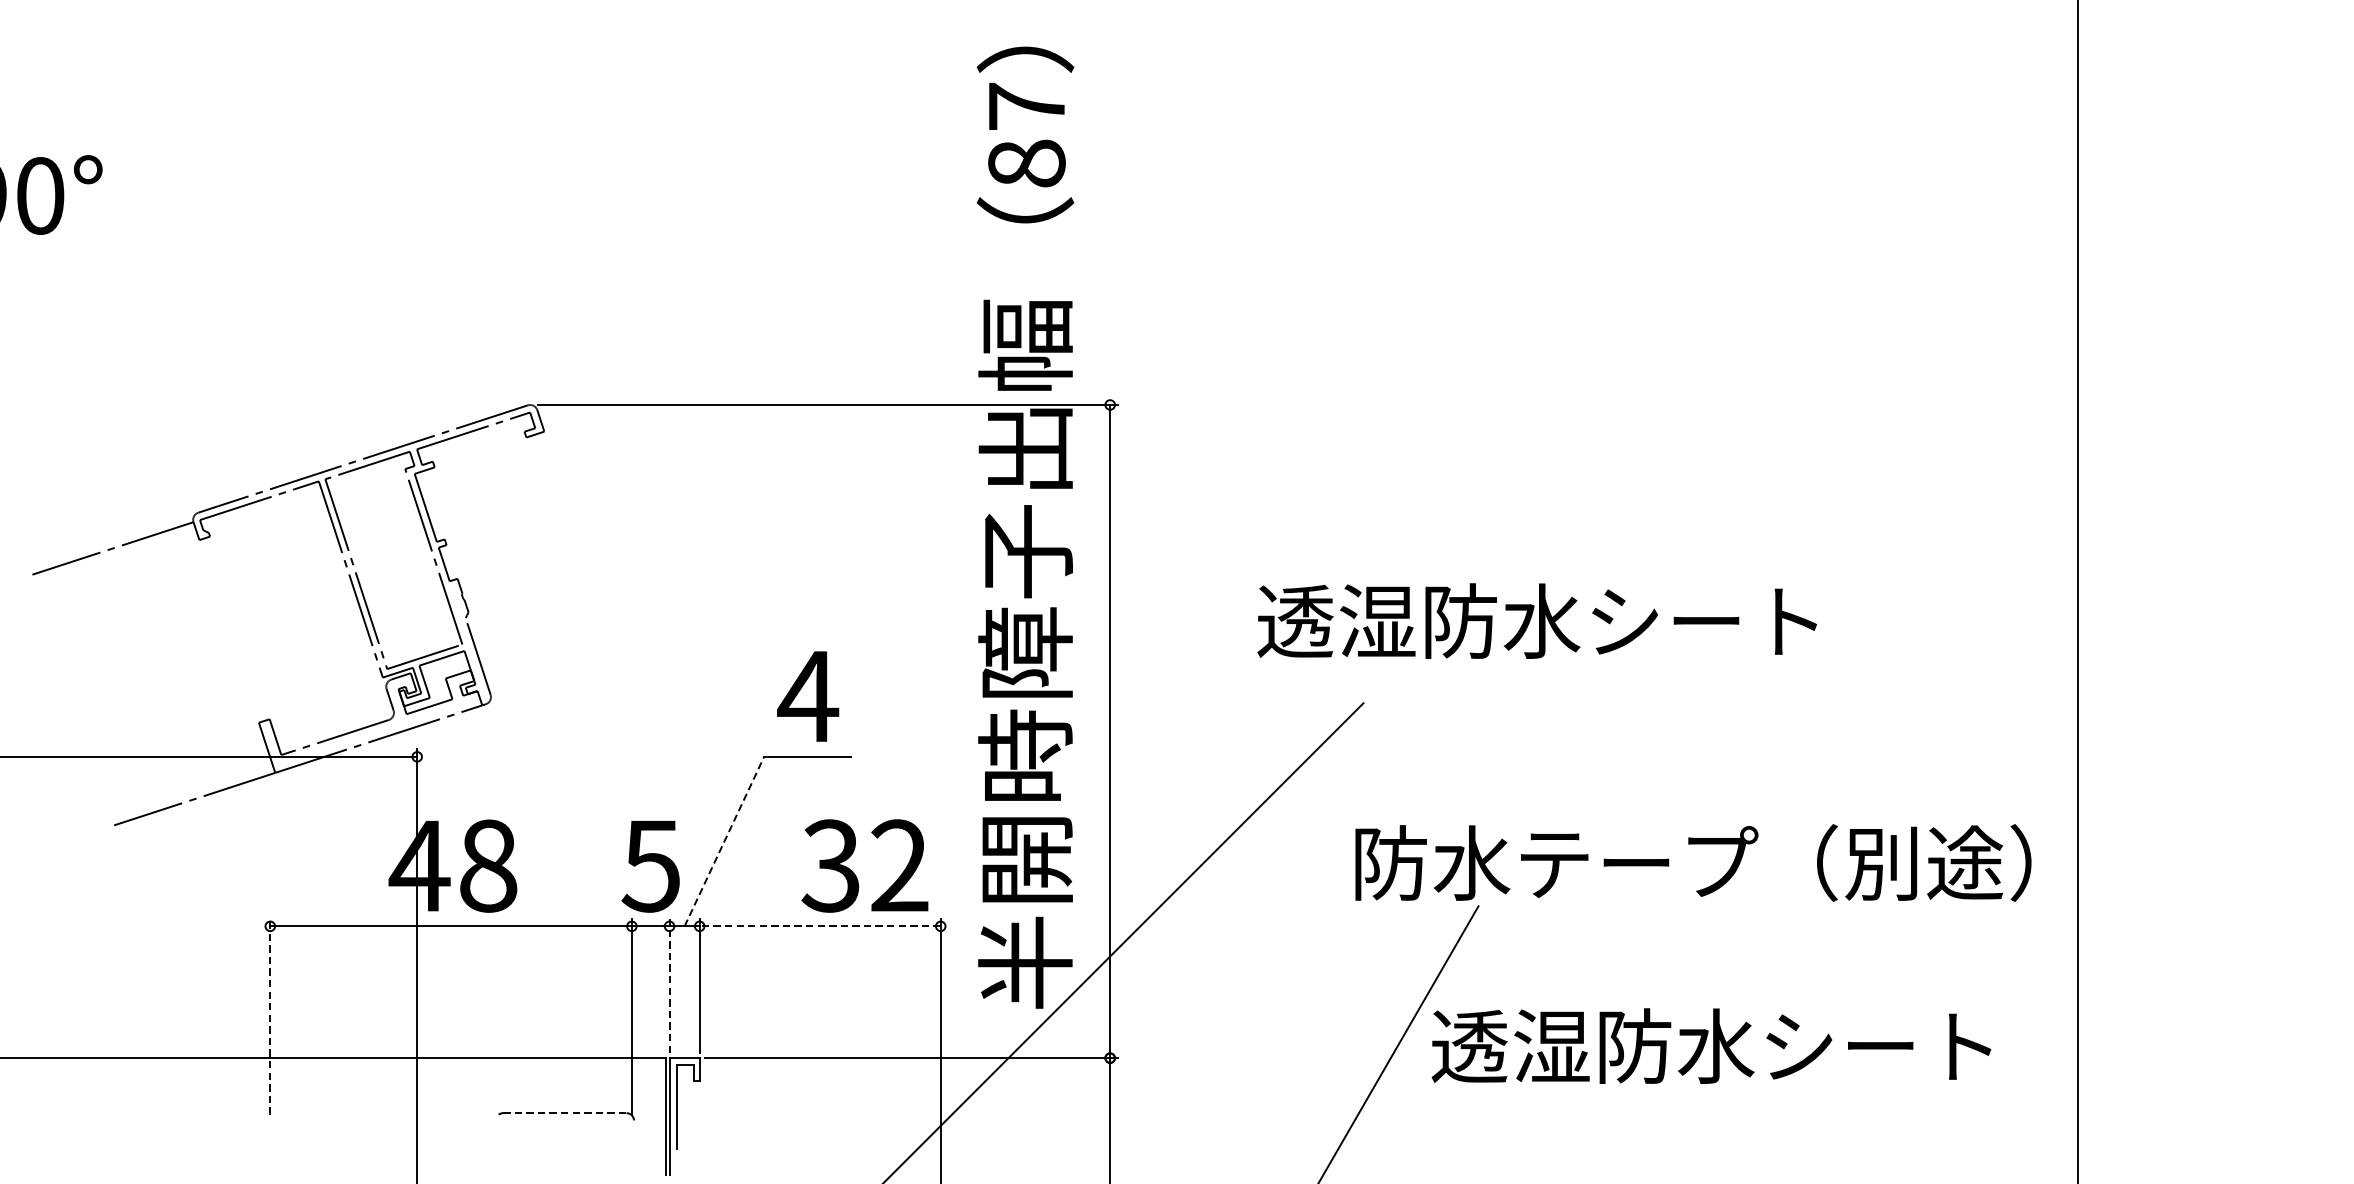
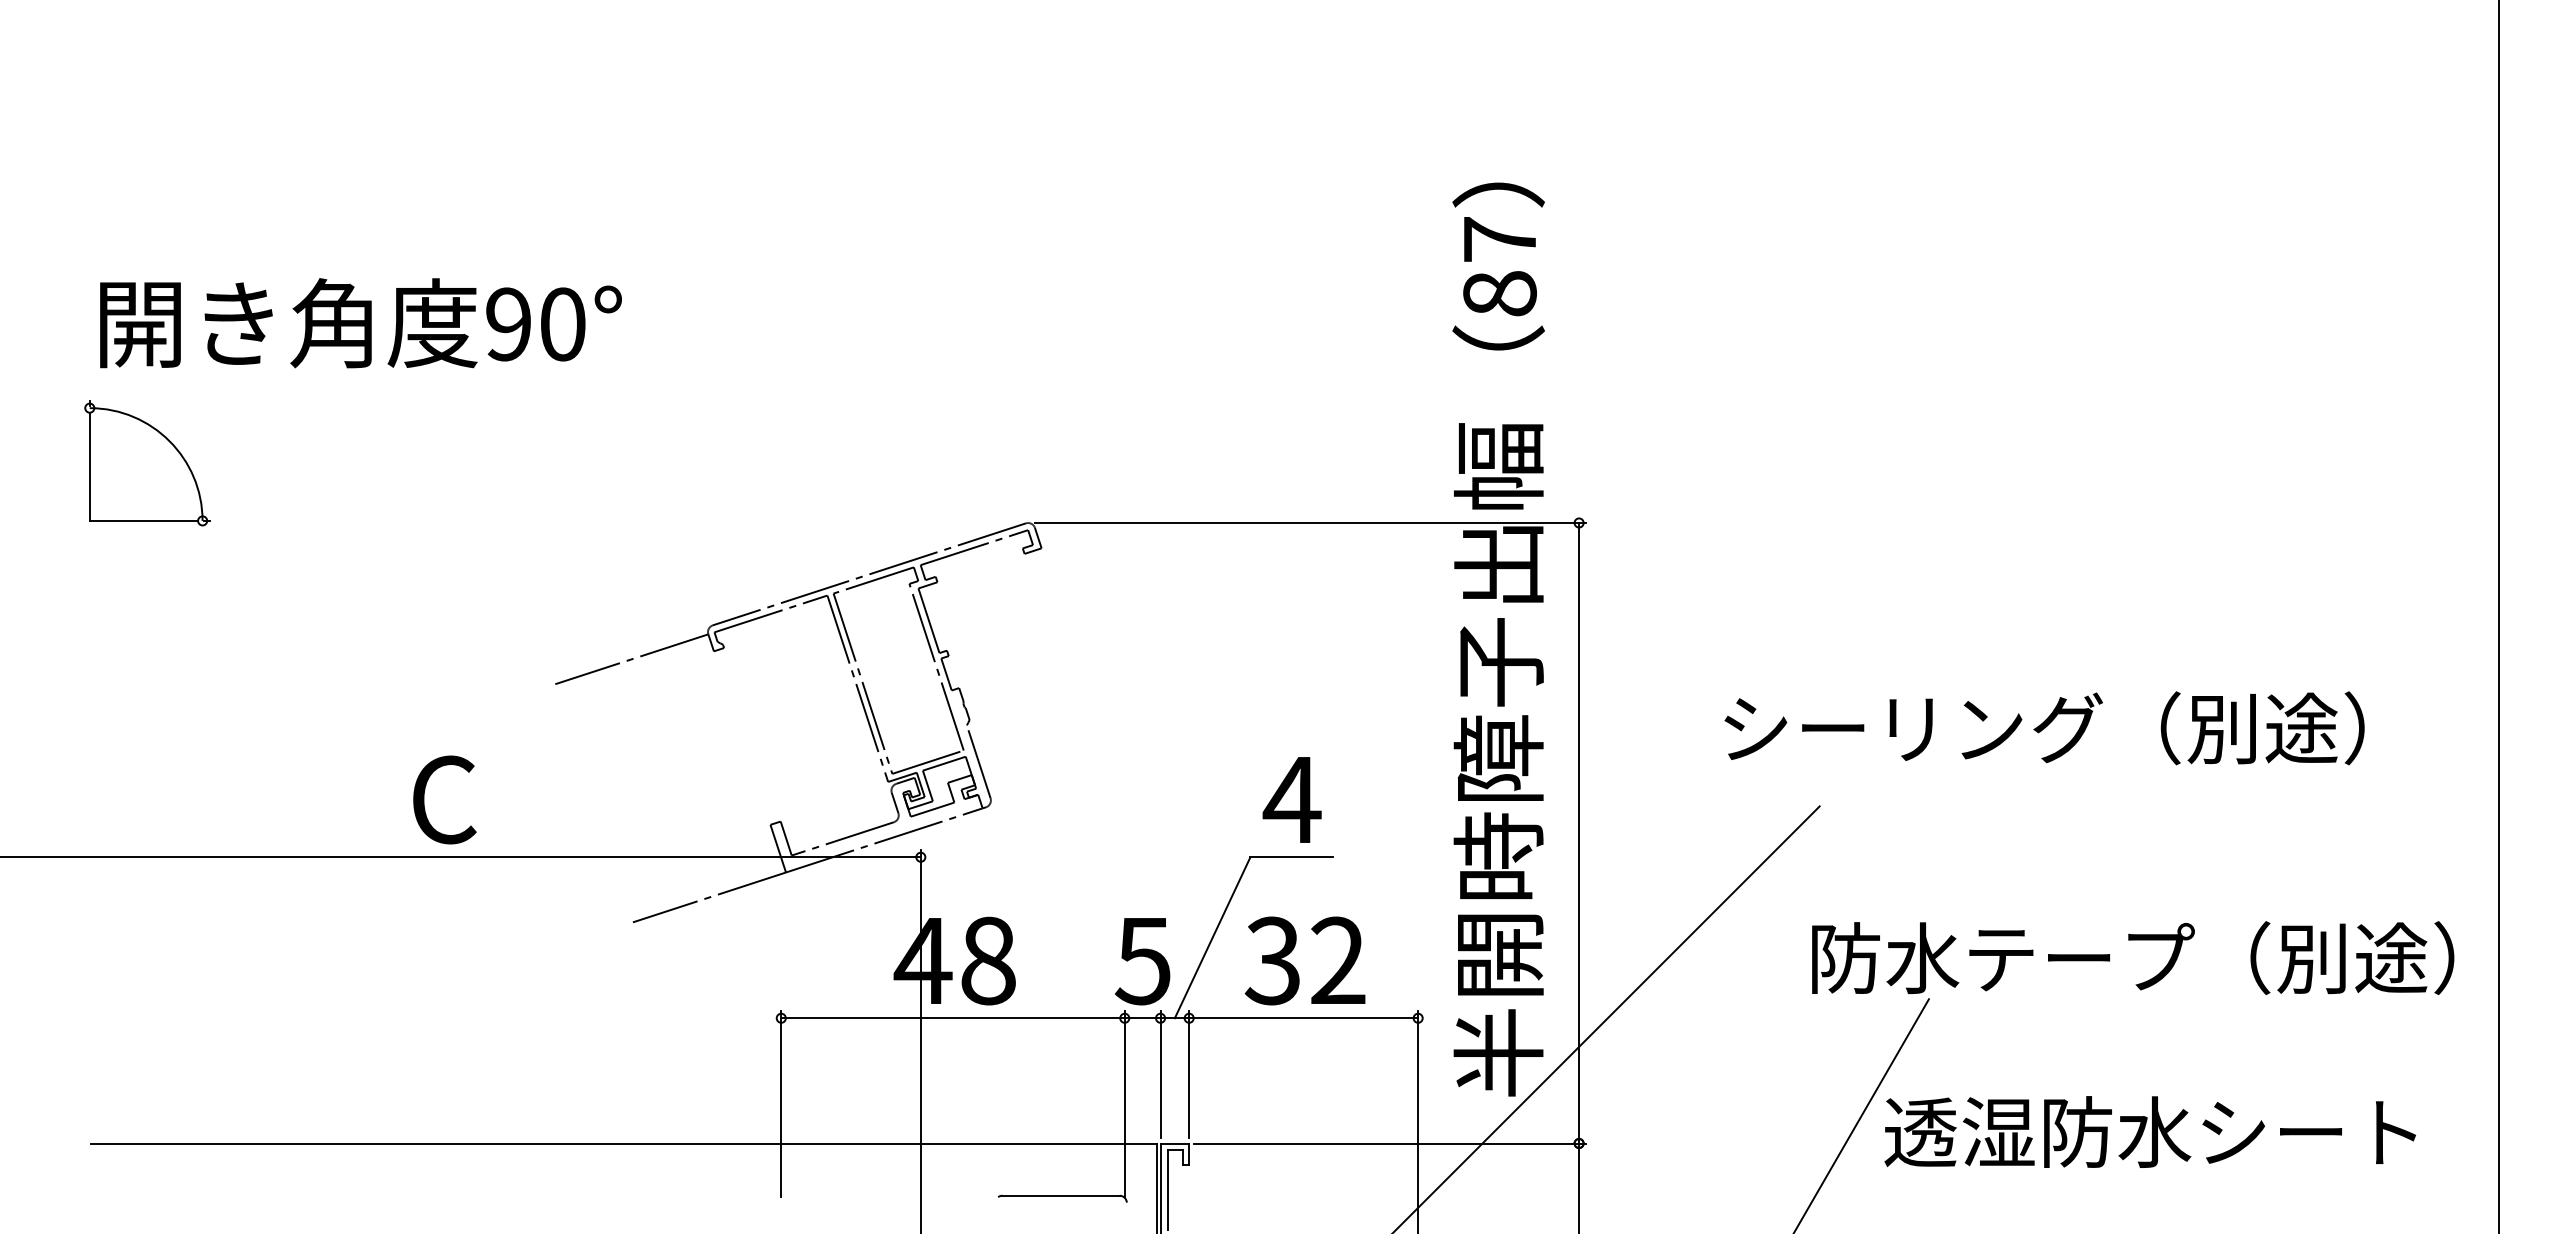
text: (1596, 621) -> (2041, 728), 透湿防水シート -> シーリング（別途）
line: (724, 841) -> (1212, 937), dashed -> solid
text: (864, 865) -> (1304, 960), moved
line: (820, 926) -> (1303, 1018), dashed -> solid
line: (669, 985) -> (1160, 1074), dashed -> solid
line: (270, 1016) -> (781, 1103), dashed -> solid
line: (565, 1112) -> (1061, 1195), dashed -> solid

